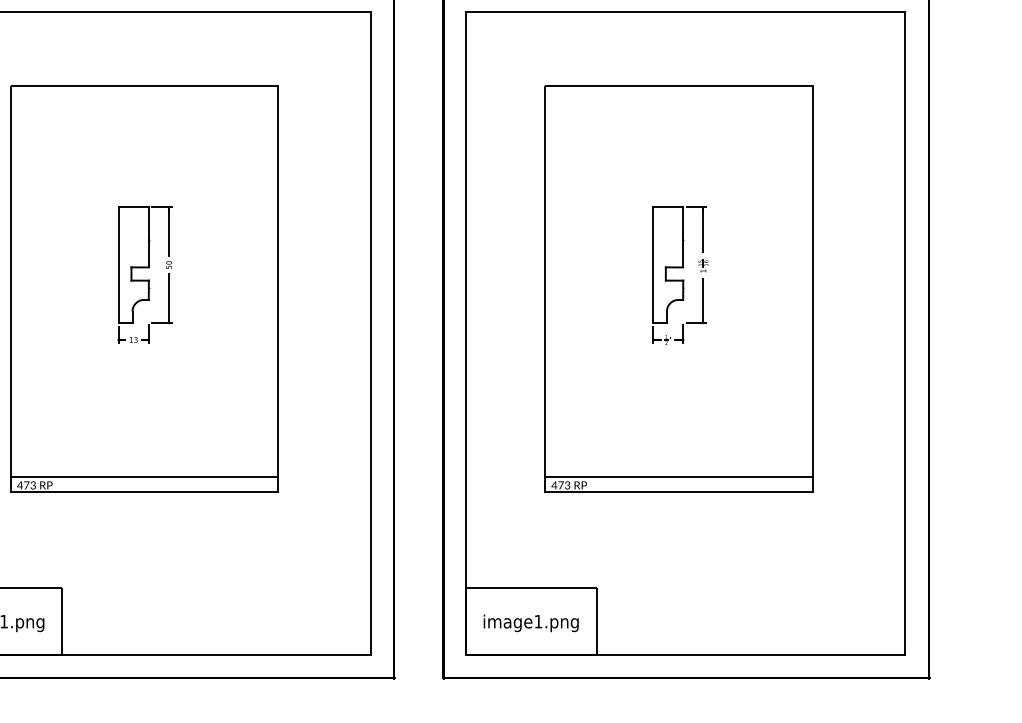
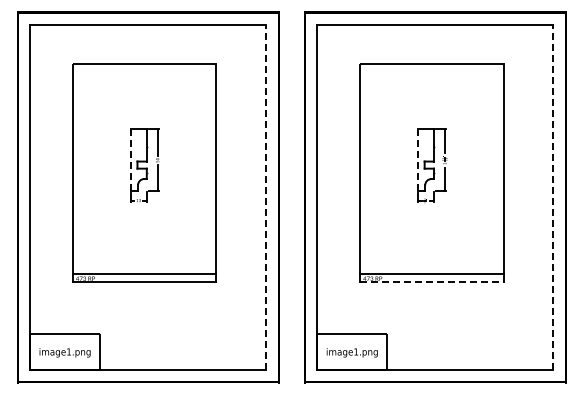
line: (118, 265) -> (130, 160), solid -> dashed
line: (652, 265) -> (417, 160), solid -> dashed
line: (371, 334) -> (266, 197), solid -> dashed
line: (905, 334) -> (553, 197), solid -> dashed
line: (678, 492) -> (431, 282), solid -> dashed

